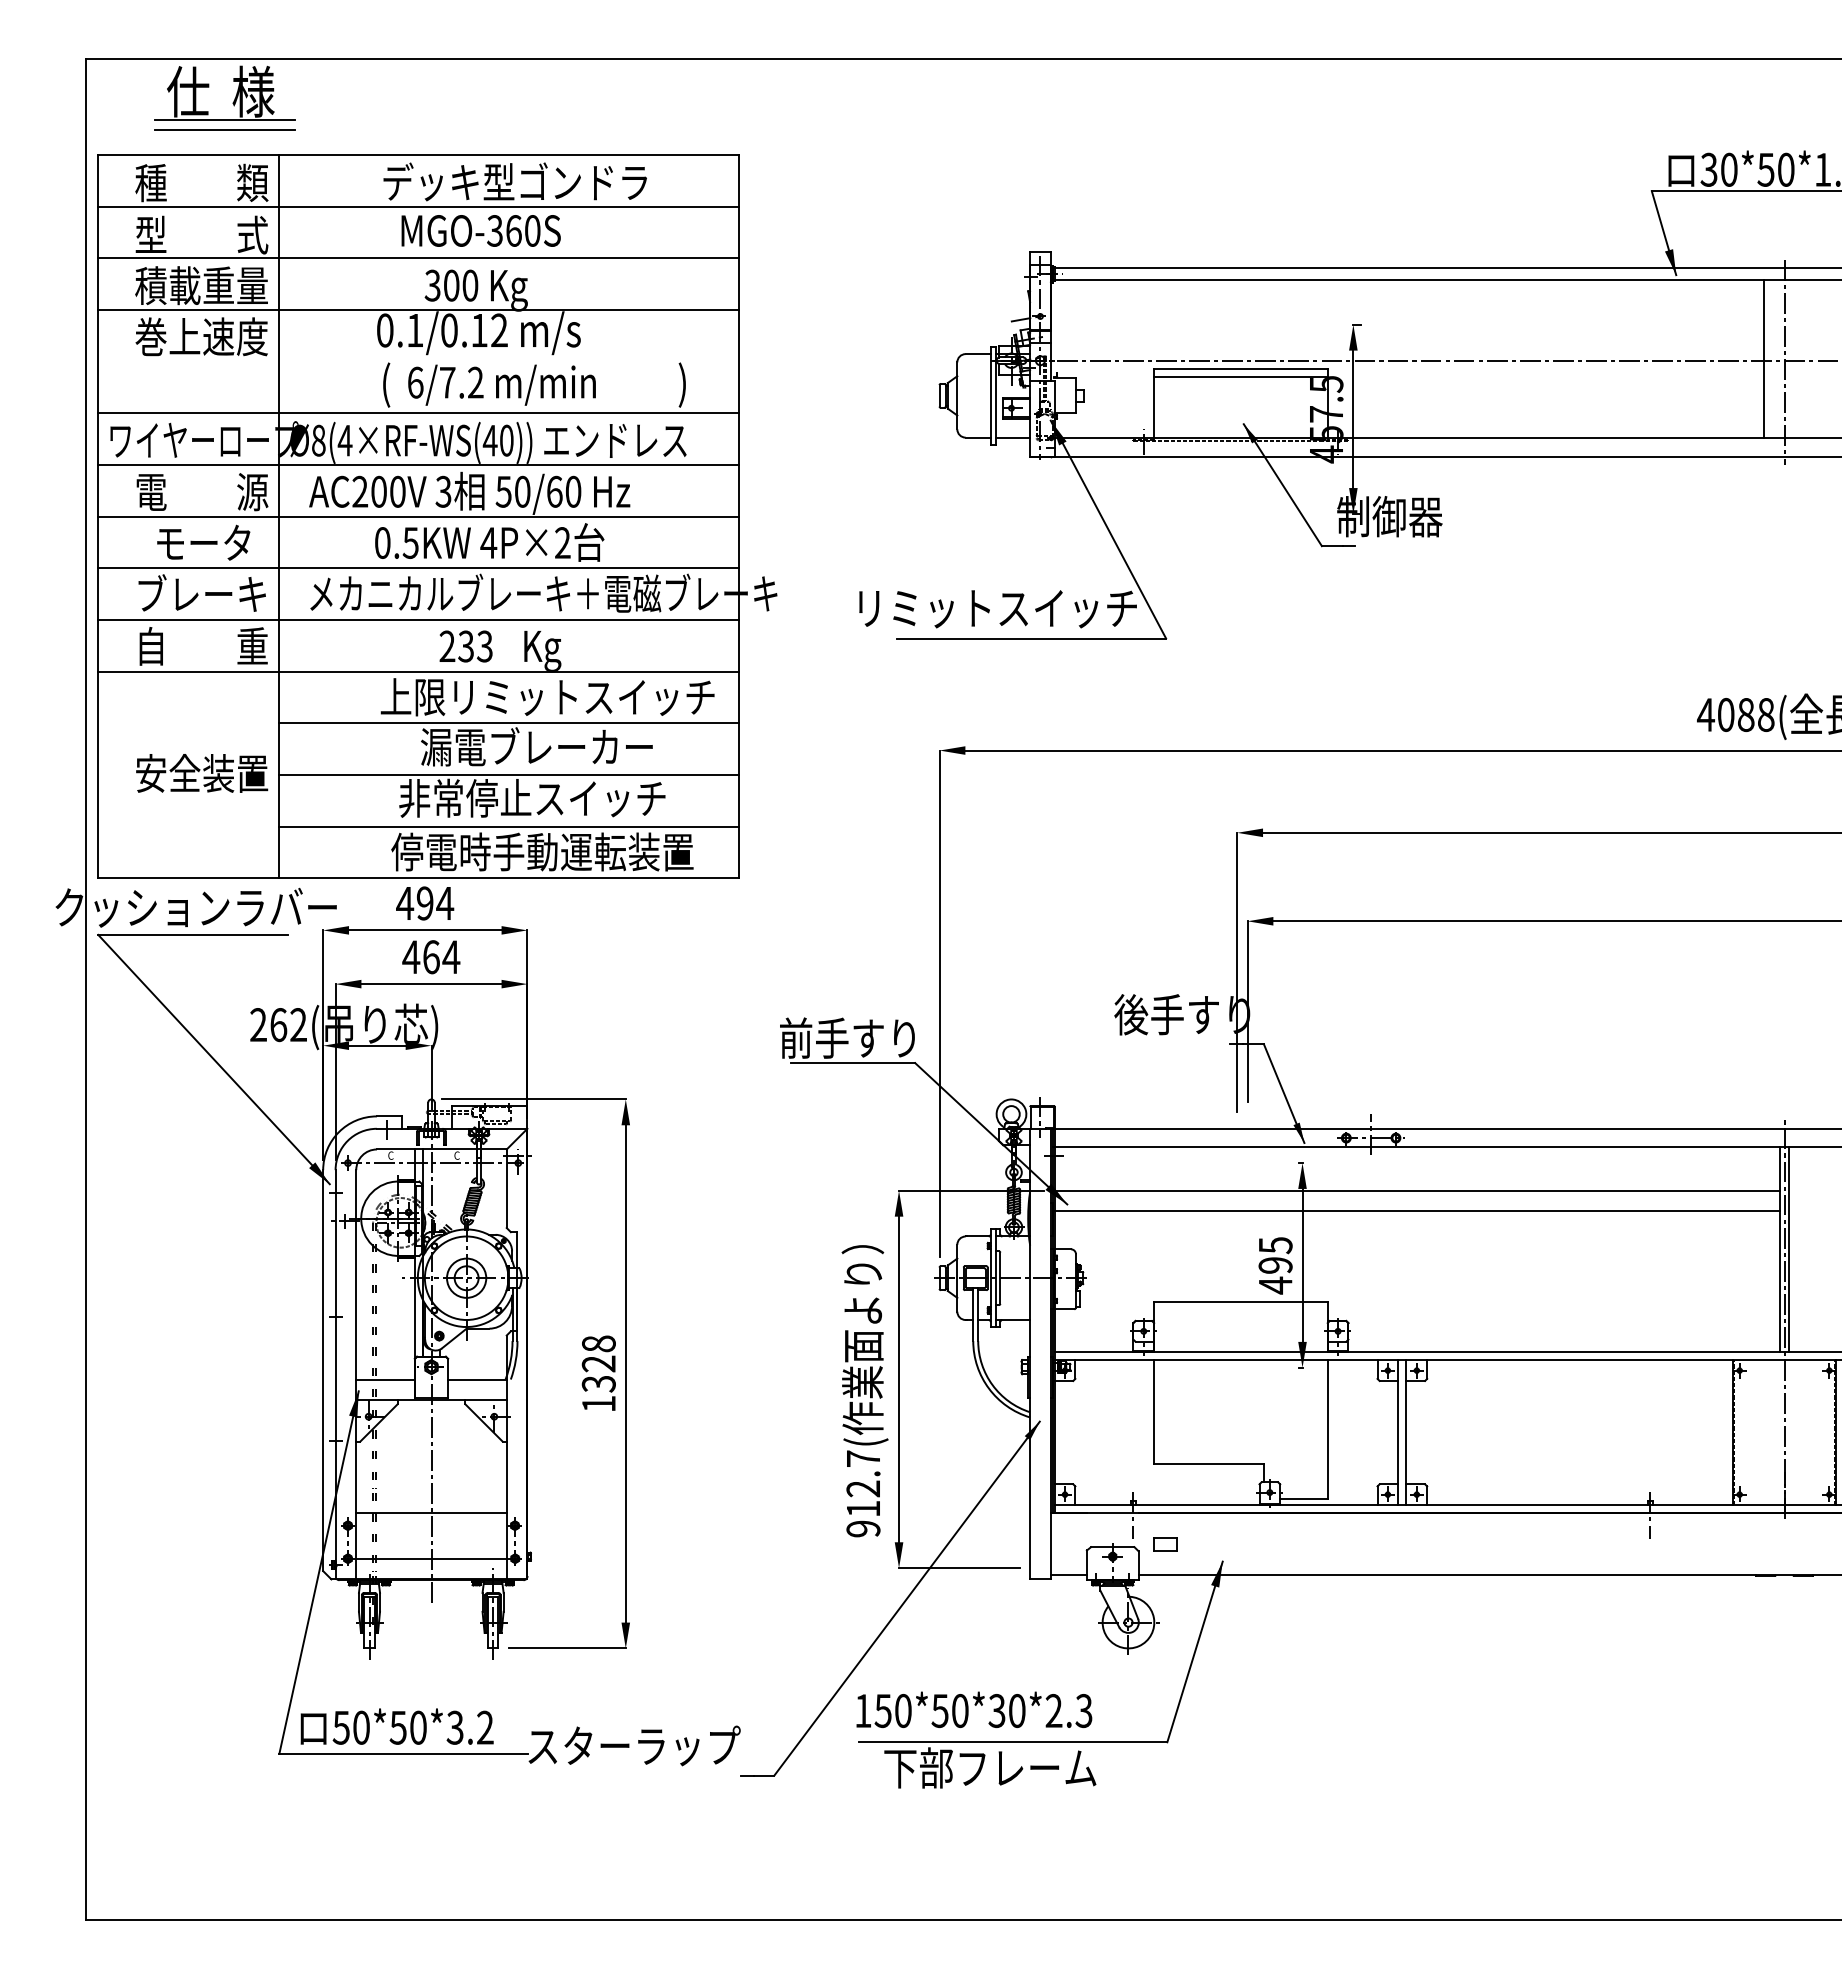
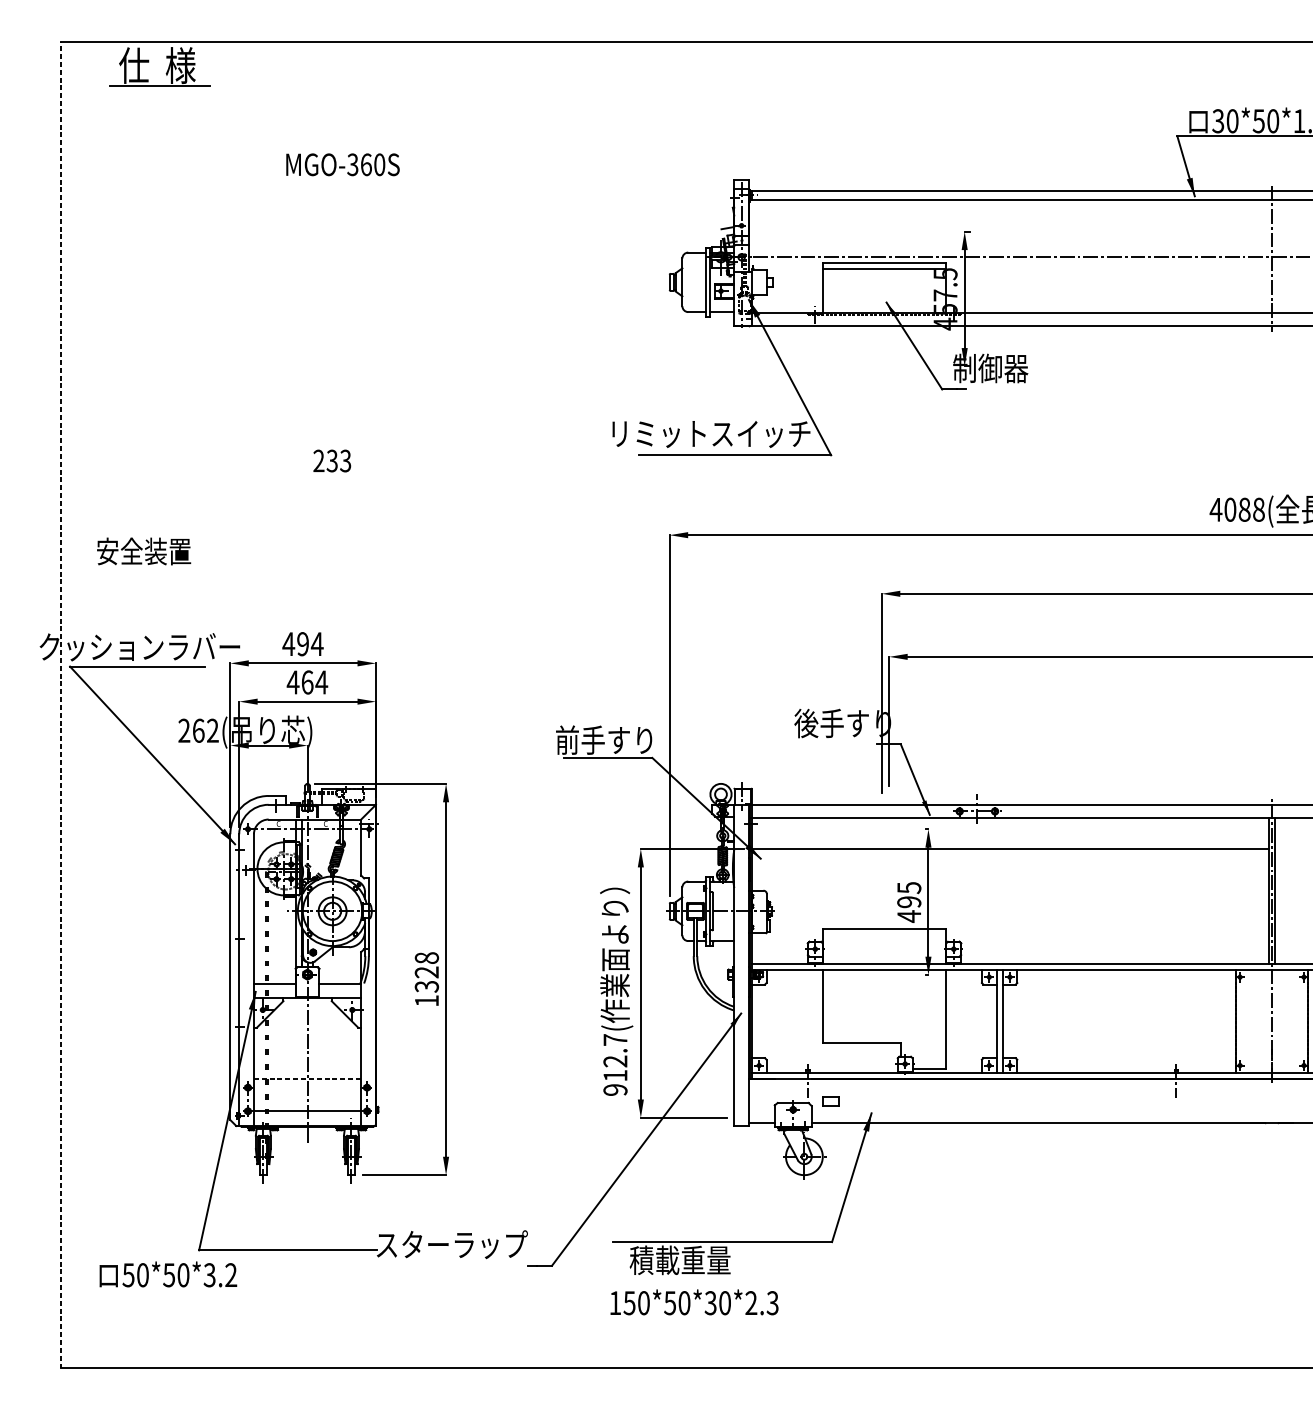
line: (224, 130) -> (160, 93), removed
line: (1763, 359) -> (1257, 256), removed
part: (437, 516) -> (311, 368), removed
line: (85, 989) -> (60, 705), solid -> dashed
line: (1417, 1211) -> (1010, 863), removed
line: (432, 1513) -> (308, 1079), solid -> dashed
text: (974, 1709) -> (694, 1302), moved
text: (396, 1726) -> (167, 1274), moved
text: (989, 1767) -> (705, 1260), 下部フレーム -> 積載重量

